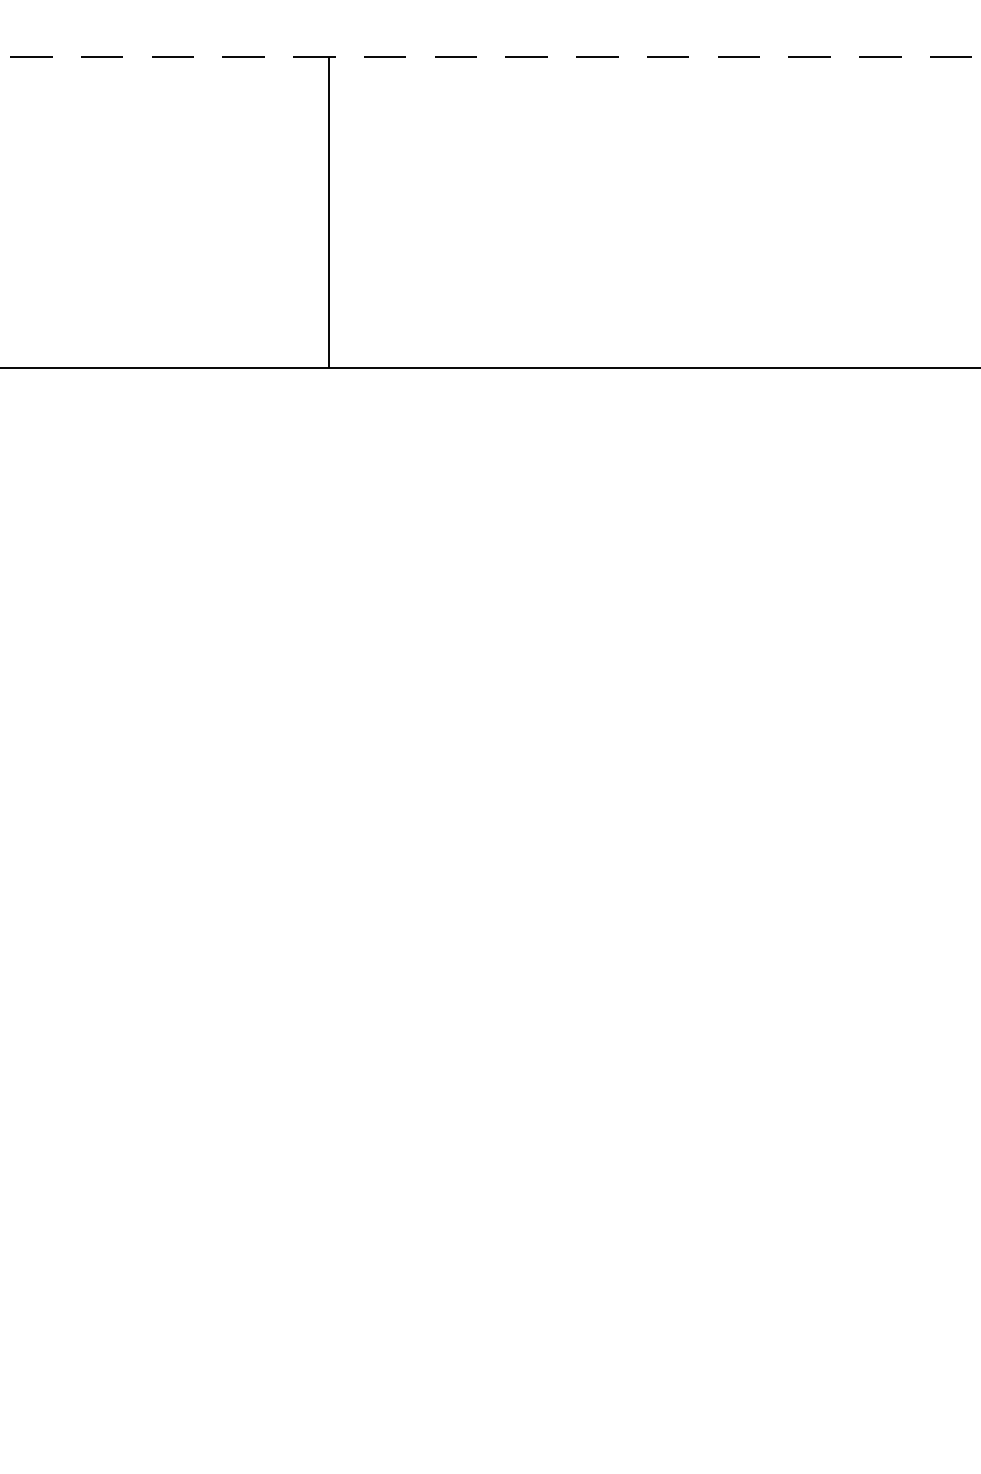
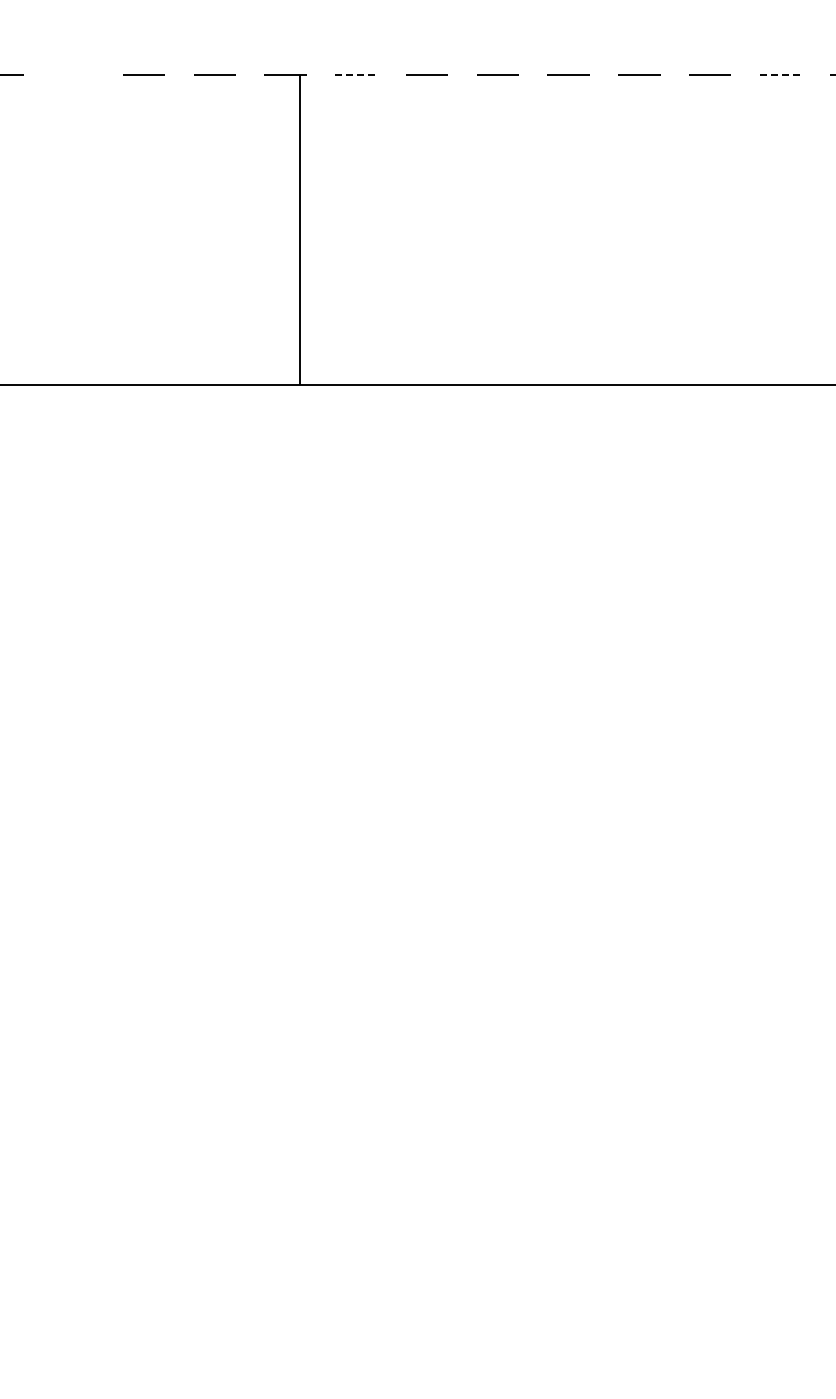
line: (101, 56) -> (72, 74), removed
line: (385, 56) -> (356, 74), solid -> dashed
line: (810, 56) -> (781, 74), solid -> dashed

